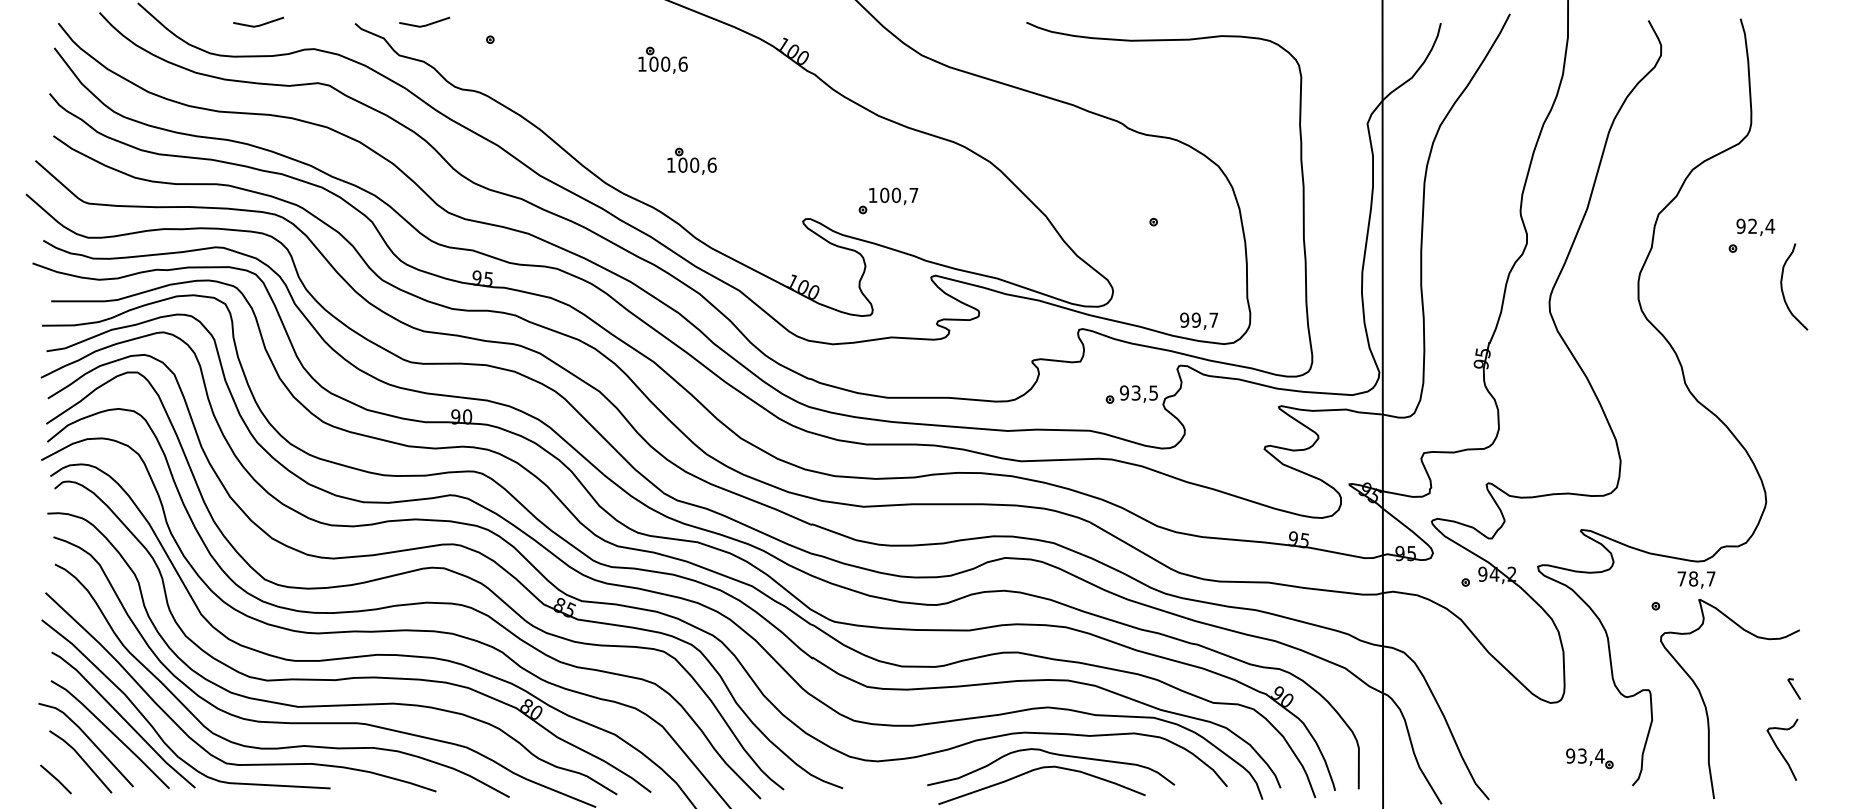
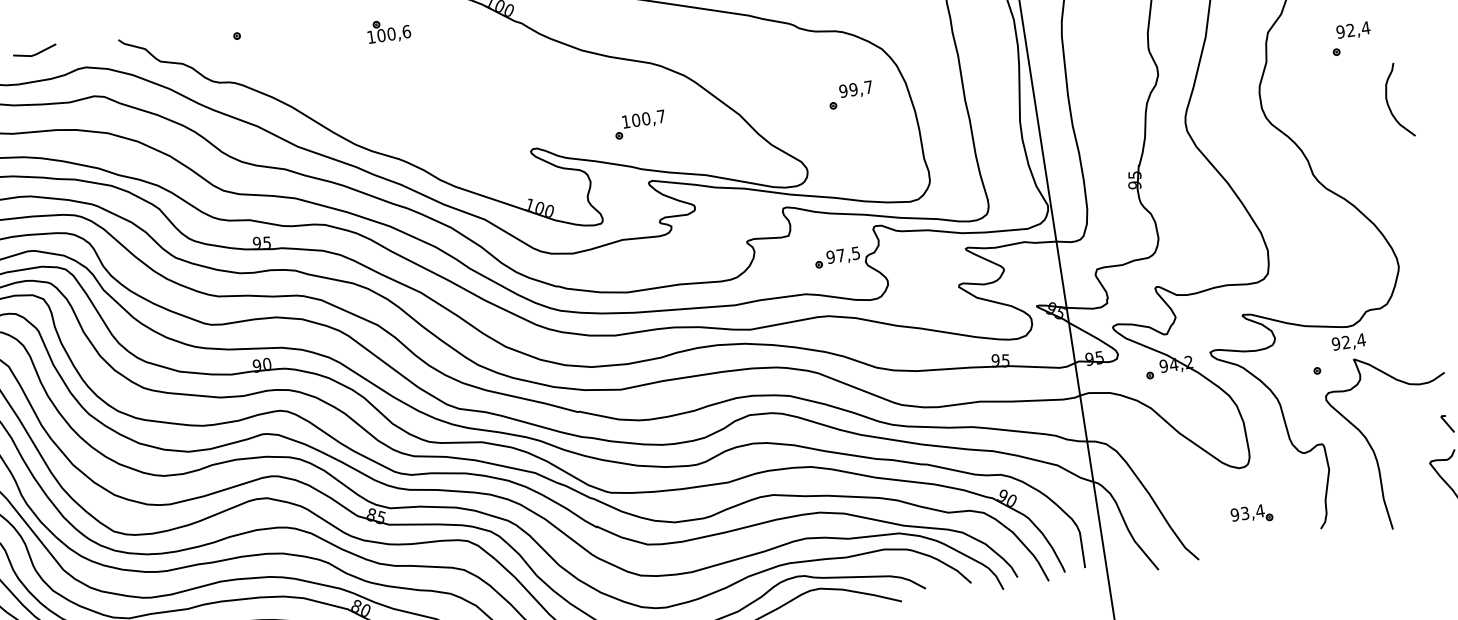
line: (425, 24) -> (179, 31), removed
part: (691, 160) -> (426, 113), removed
part: (888, 200) -> (640, 124), moved
curve: (1782, 286) -> (1387, 101), moved
text: (1199, 320) -> (856, 89), moved
text: (1135, 392) -> (840, 255), 93,5 -> 97,5
text: (1696, 578) -> (1348, 341), 78,7 -> 92,4
part: (1589, 758) -> (1251, 514), moved

